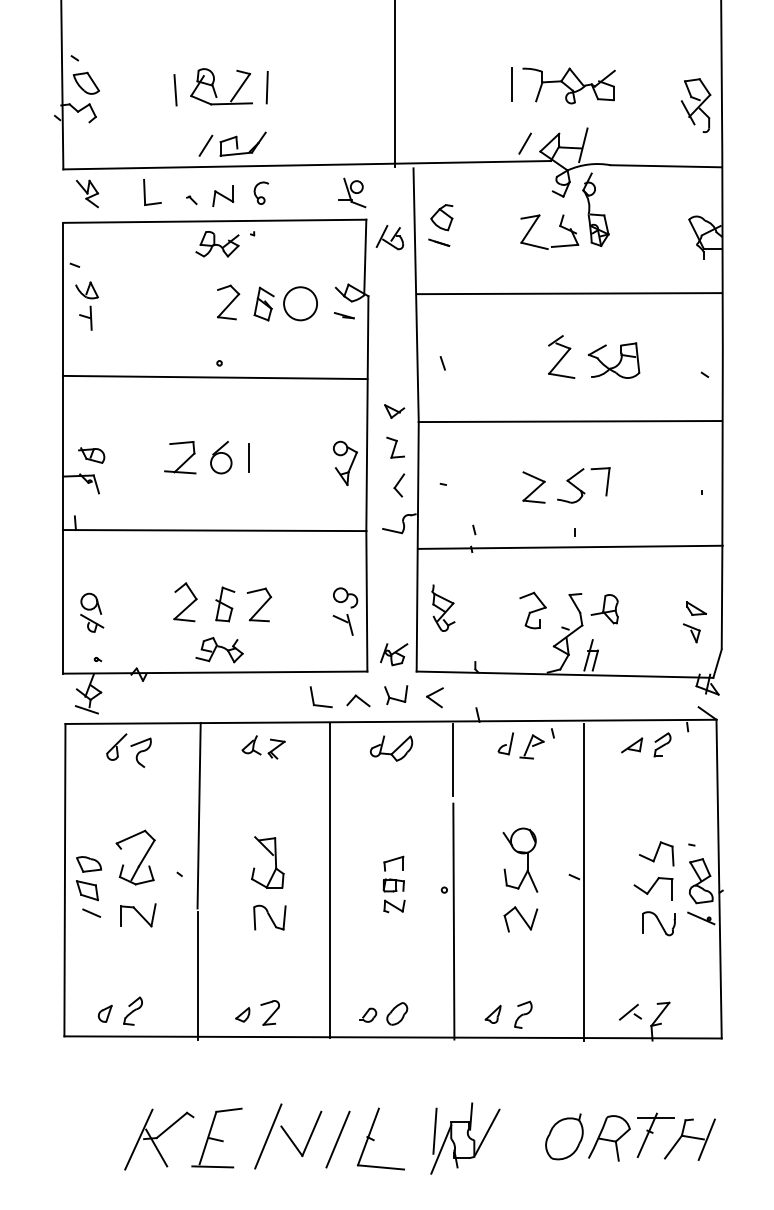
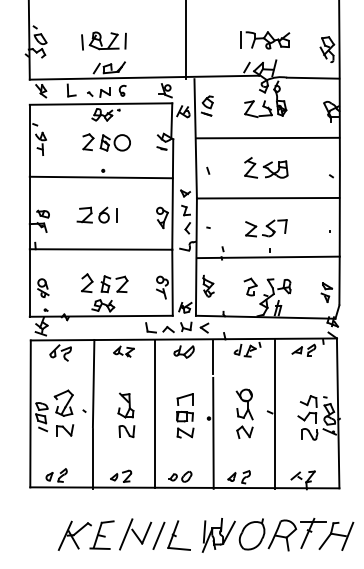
part: (266, 303) -> (106, 142), moved
part: (594, 356) -> (266, 167), moved
part: (394, 883) -> (185, 415), size x1.67
part: (630, 1136) -> (296, 534), size x1.43

